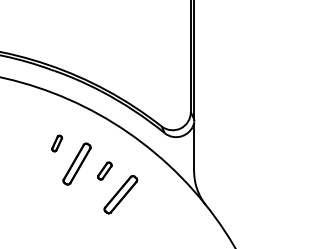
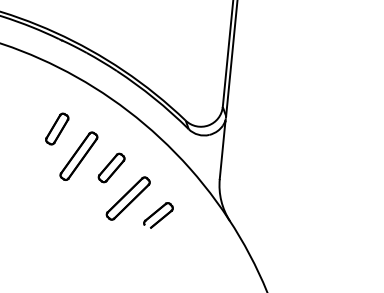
part: (56, 143) -> (56, 128), size x1.67
part: (104, 170) -> (111, 167), size x1.43
part: (146, 205) -> (158, 214), added

